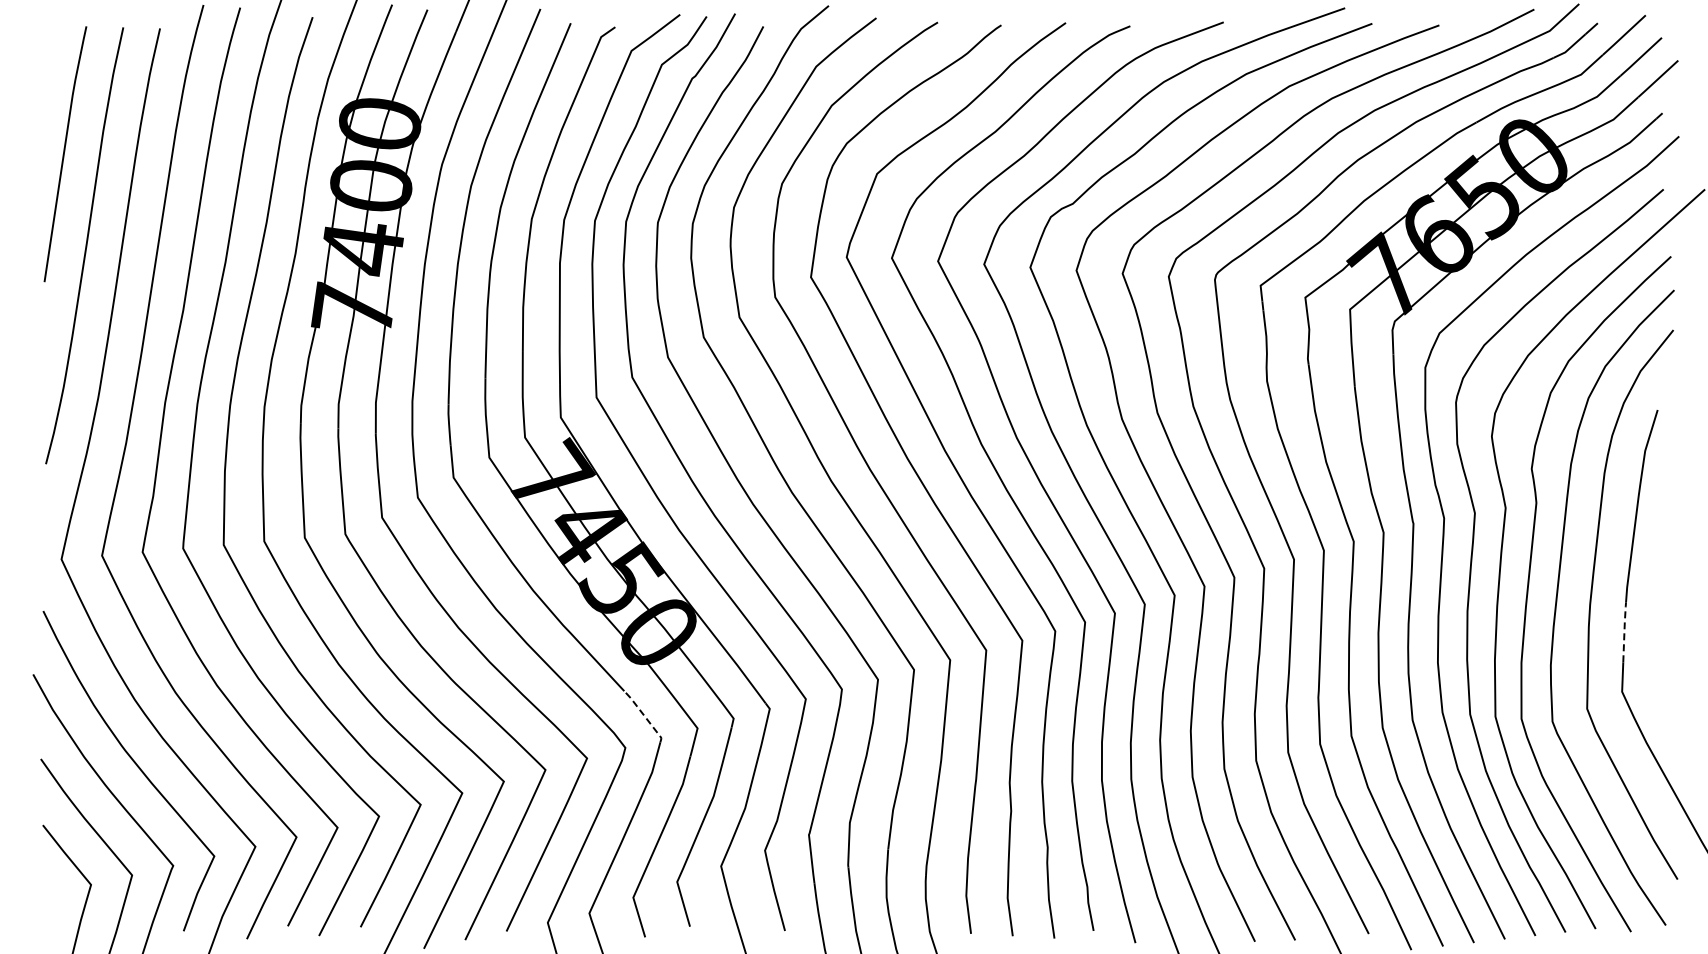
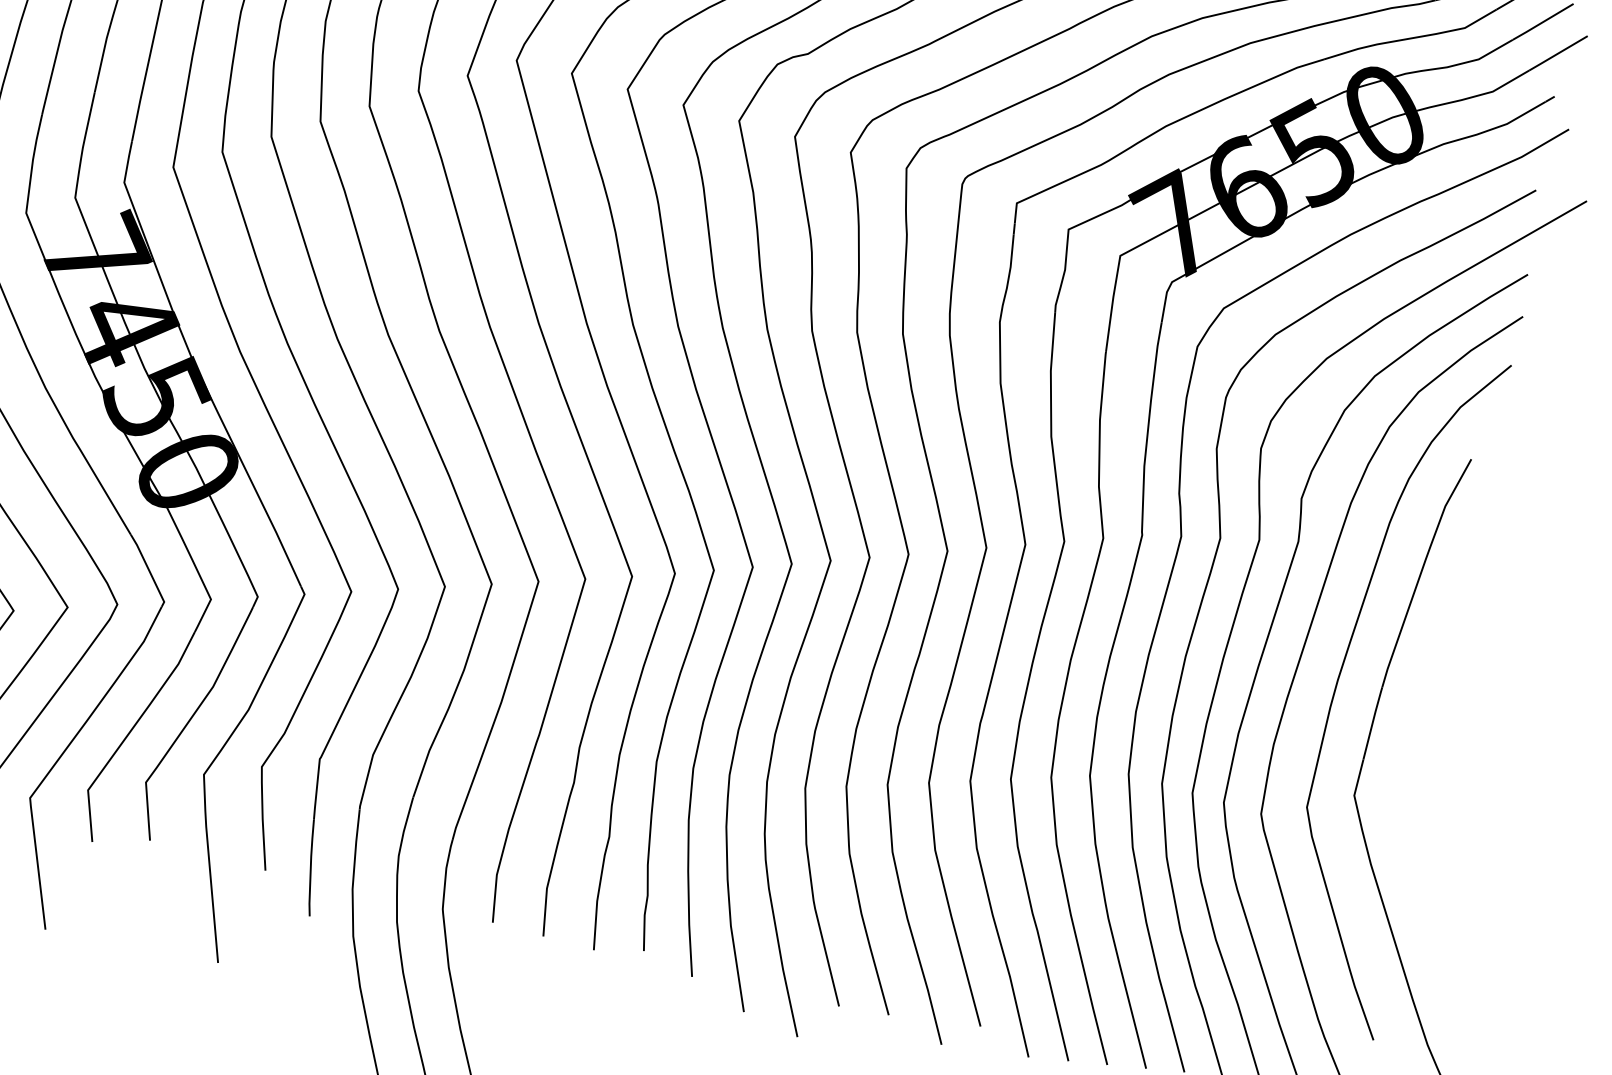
line: (1624, 630) -> (1373, 721), dashed -> solid
line: (644, 716) -> (148, 571), dashed -> solid

